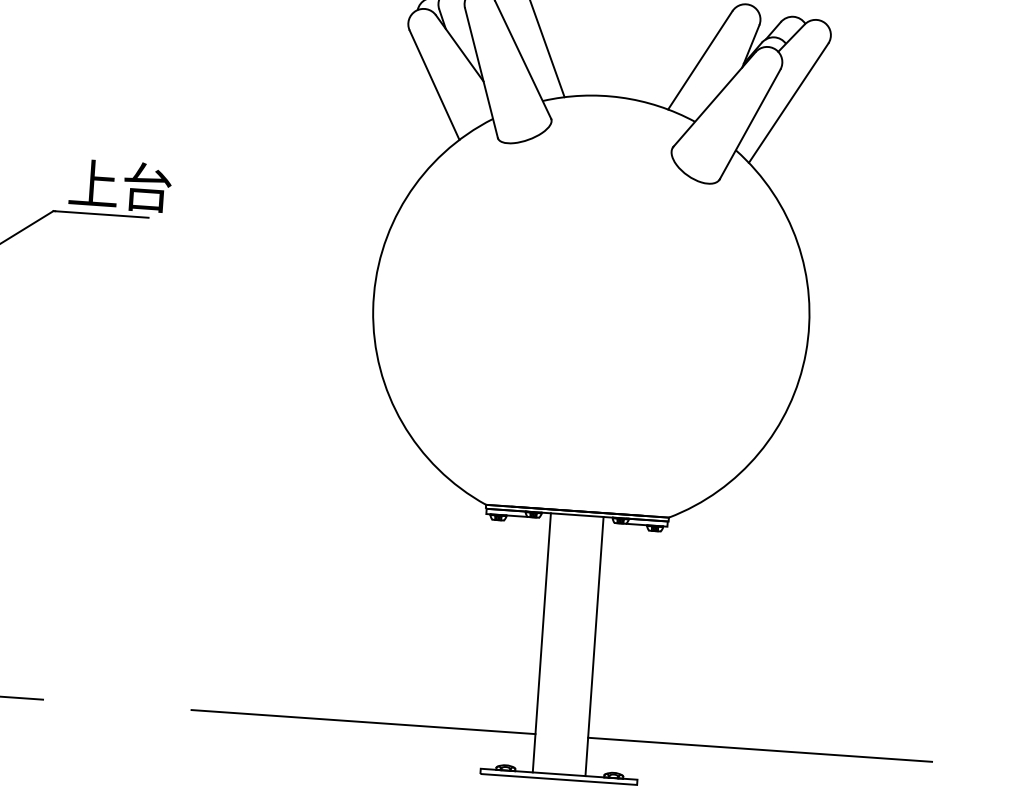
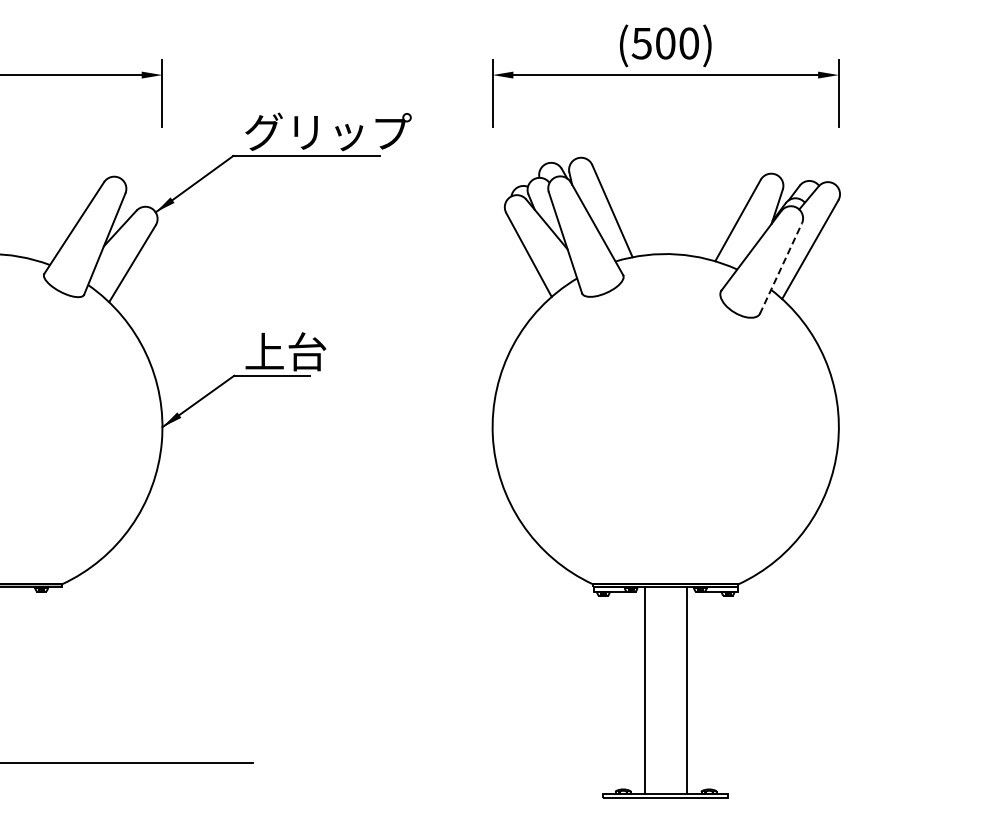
line: (749, 124) -> (780, 268), solid -> dashed
line: (362, 722) -> (507, 763), removed
line: (760, 750) -> (823, 763), removed

